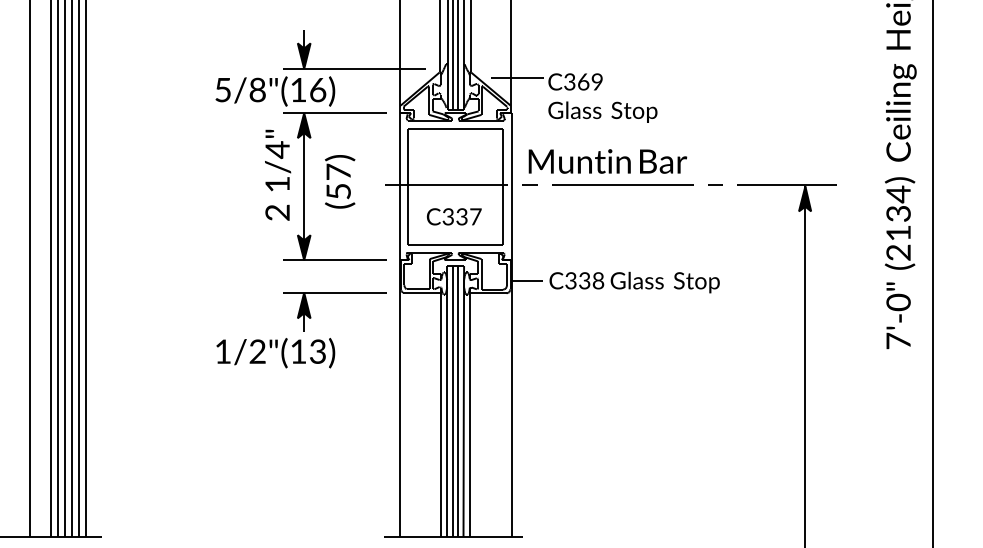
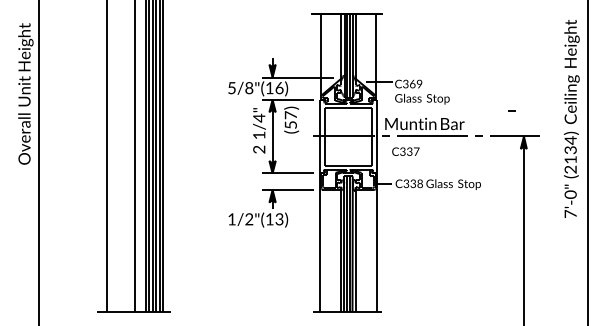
line: (780, 134) -> (511, 110), added
text: (339, 180) -> (291, 119), moved
text: (453, 216) -> (405, 151), moved

